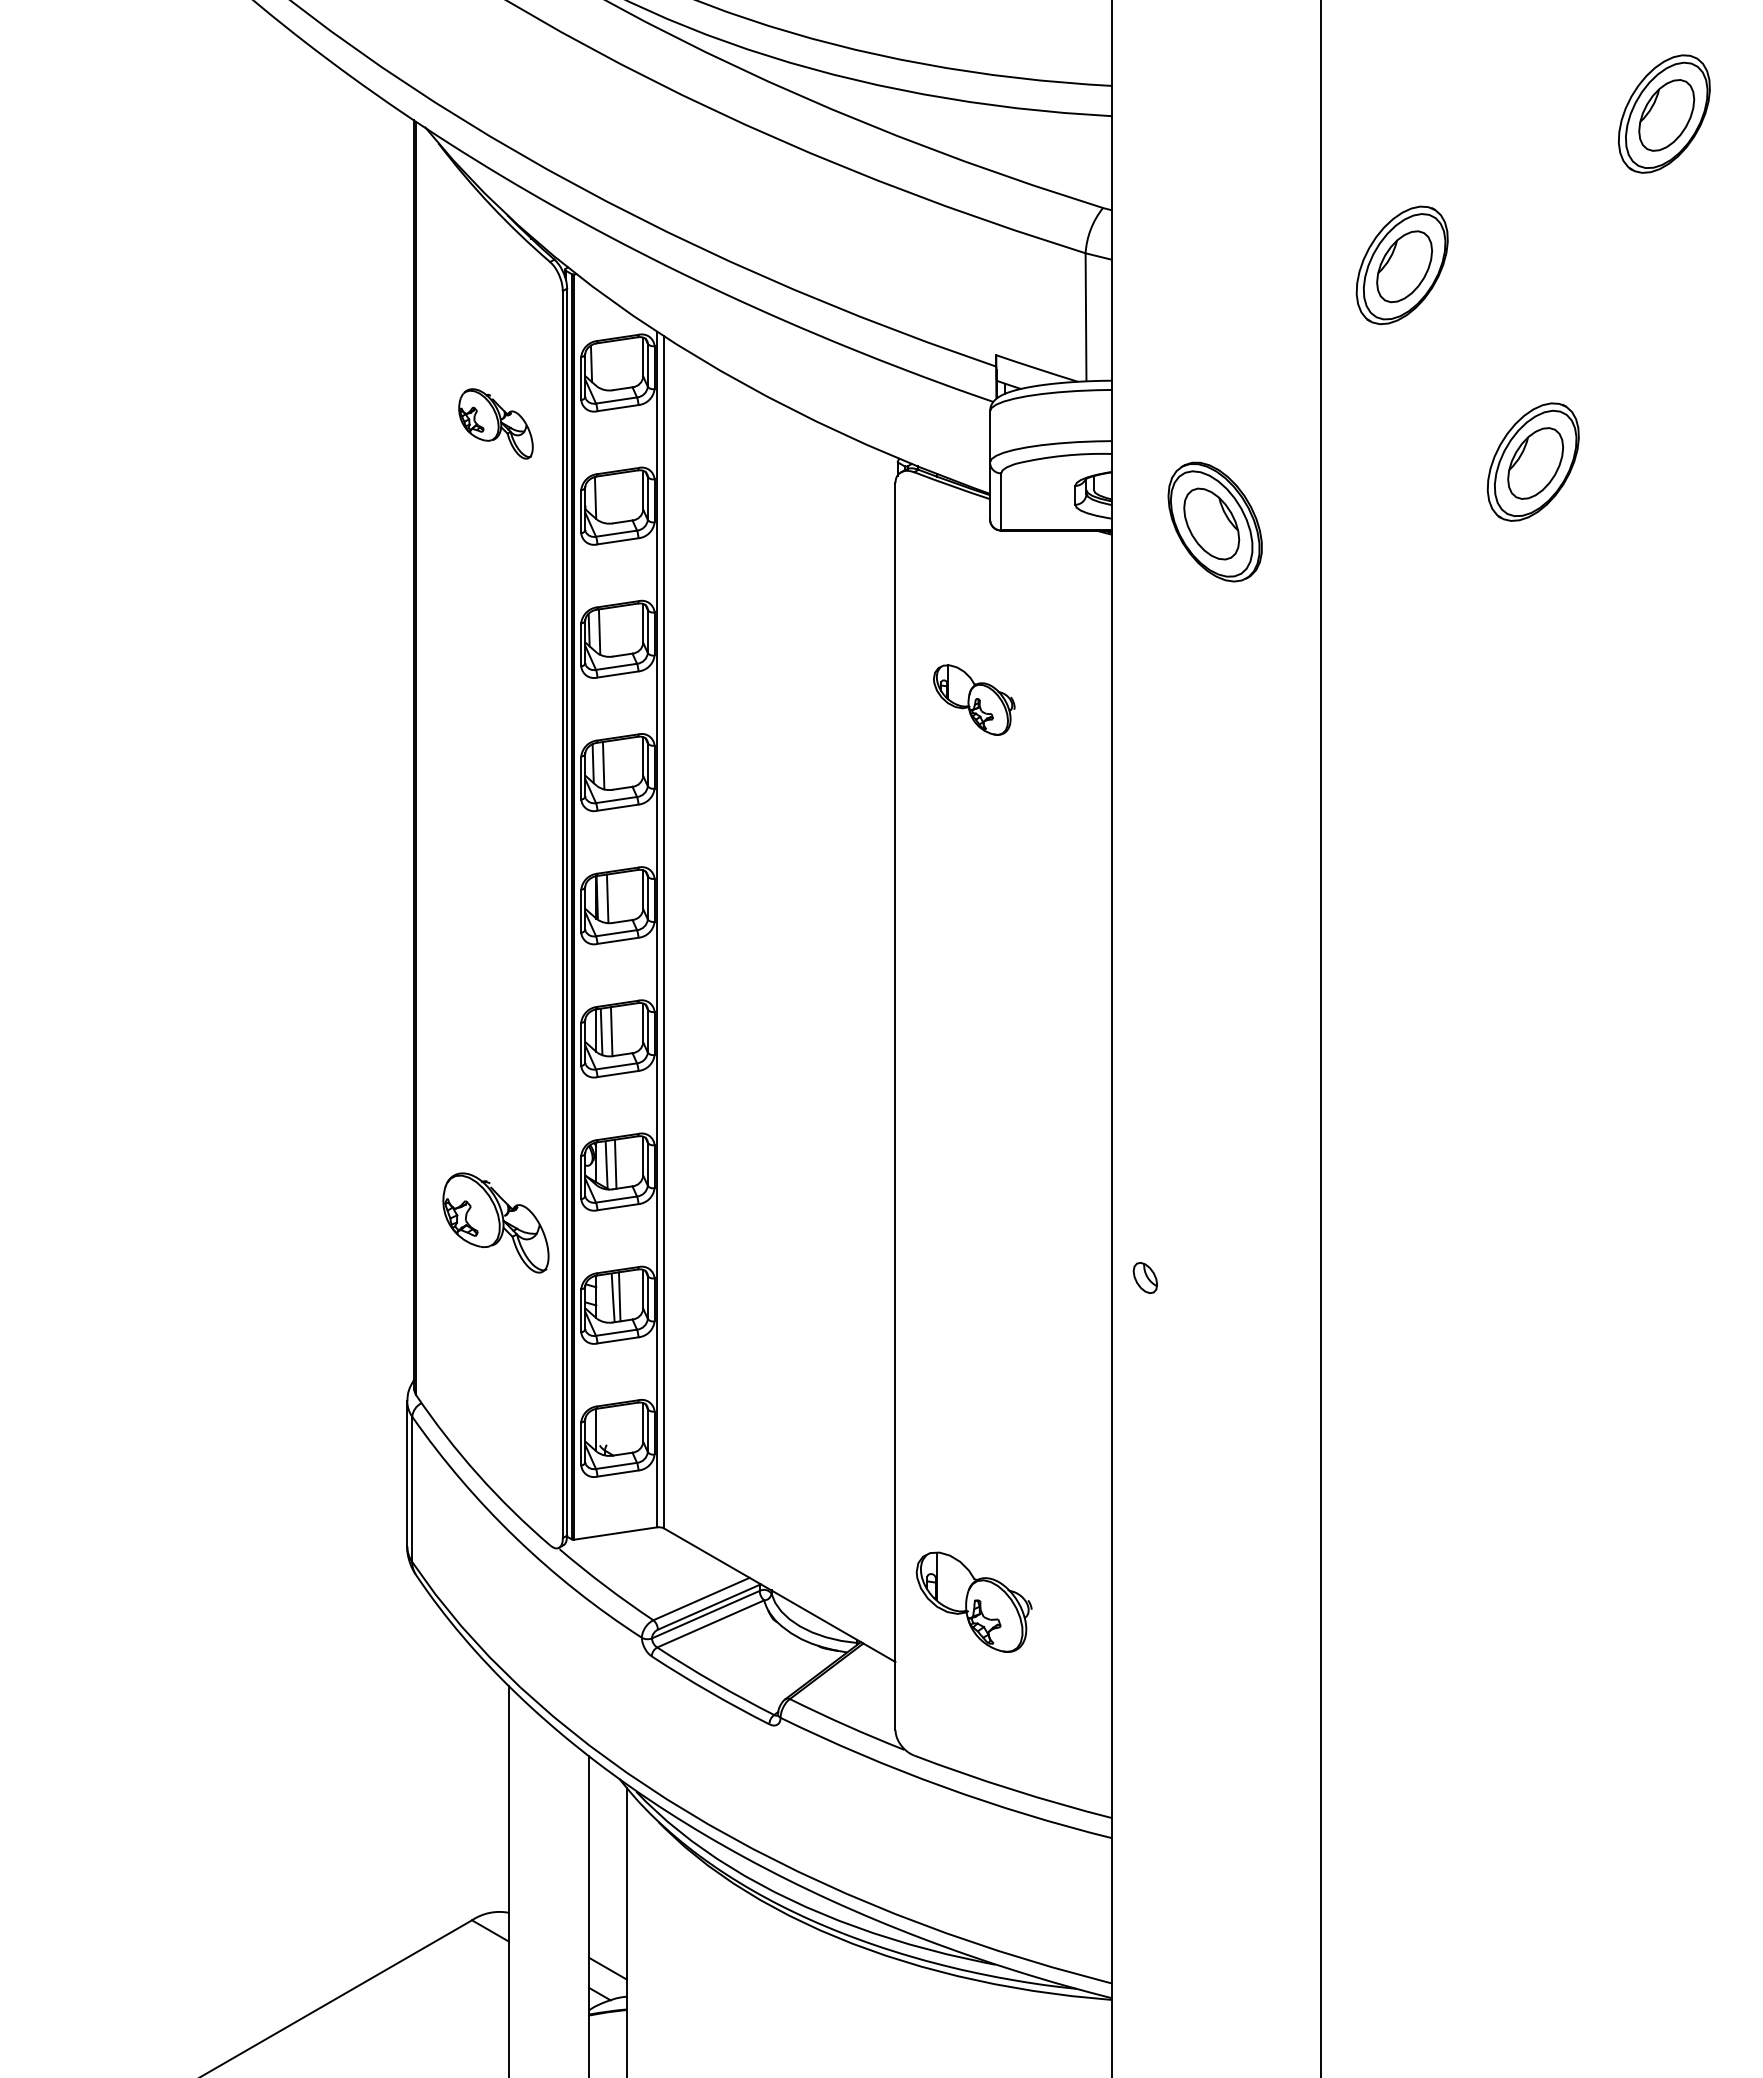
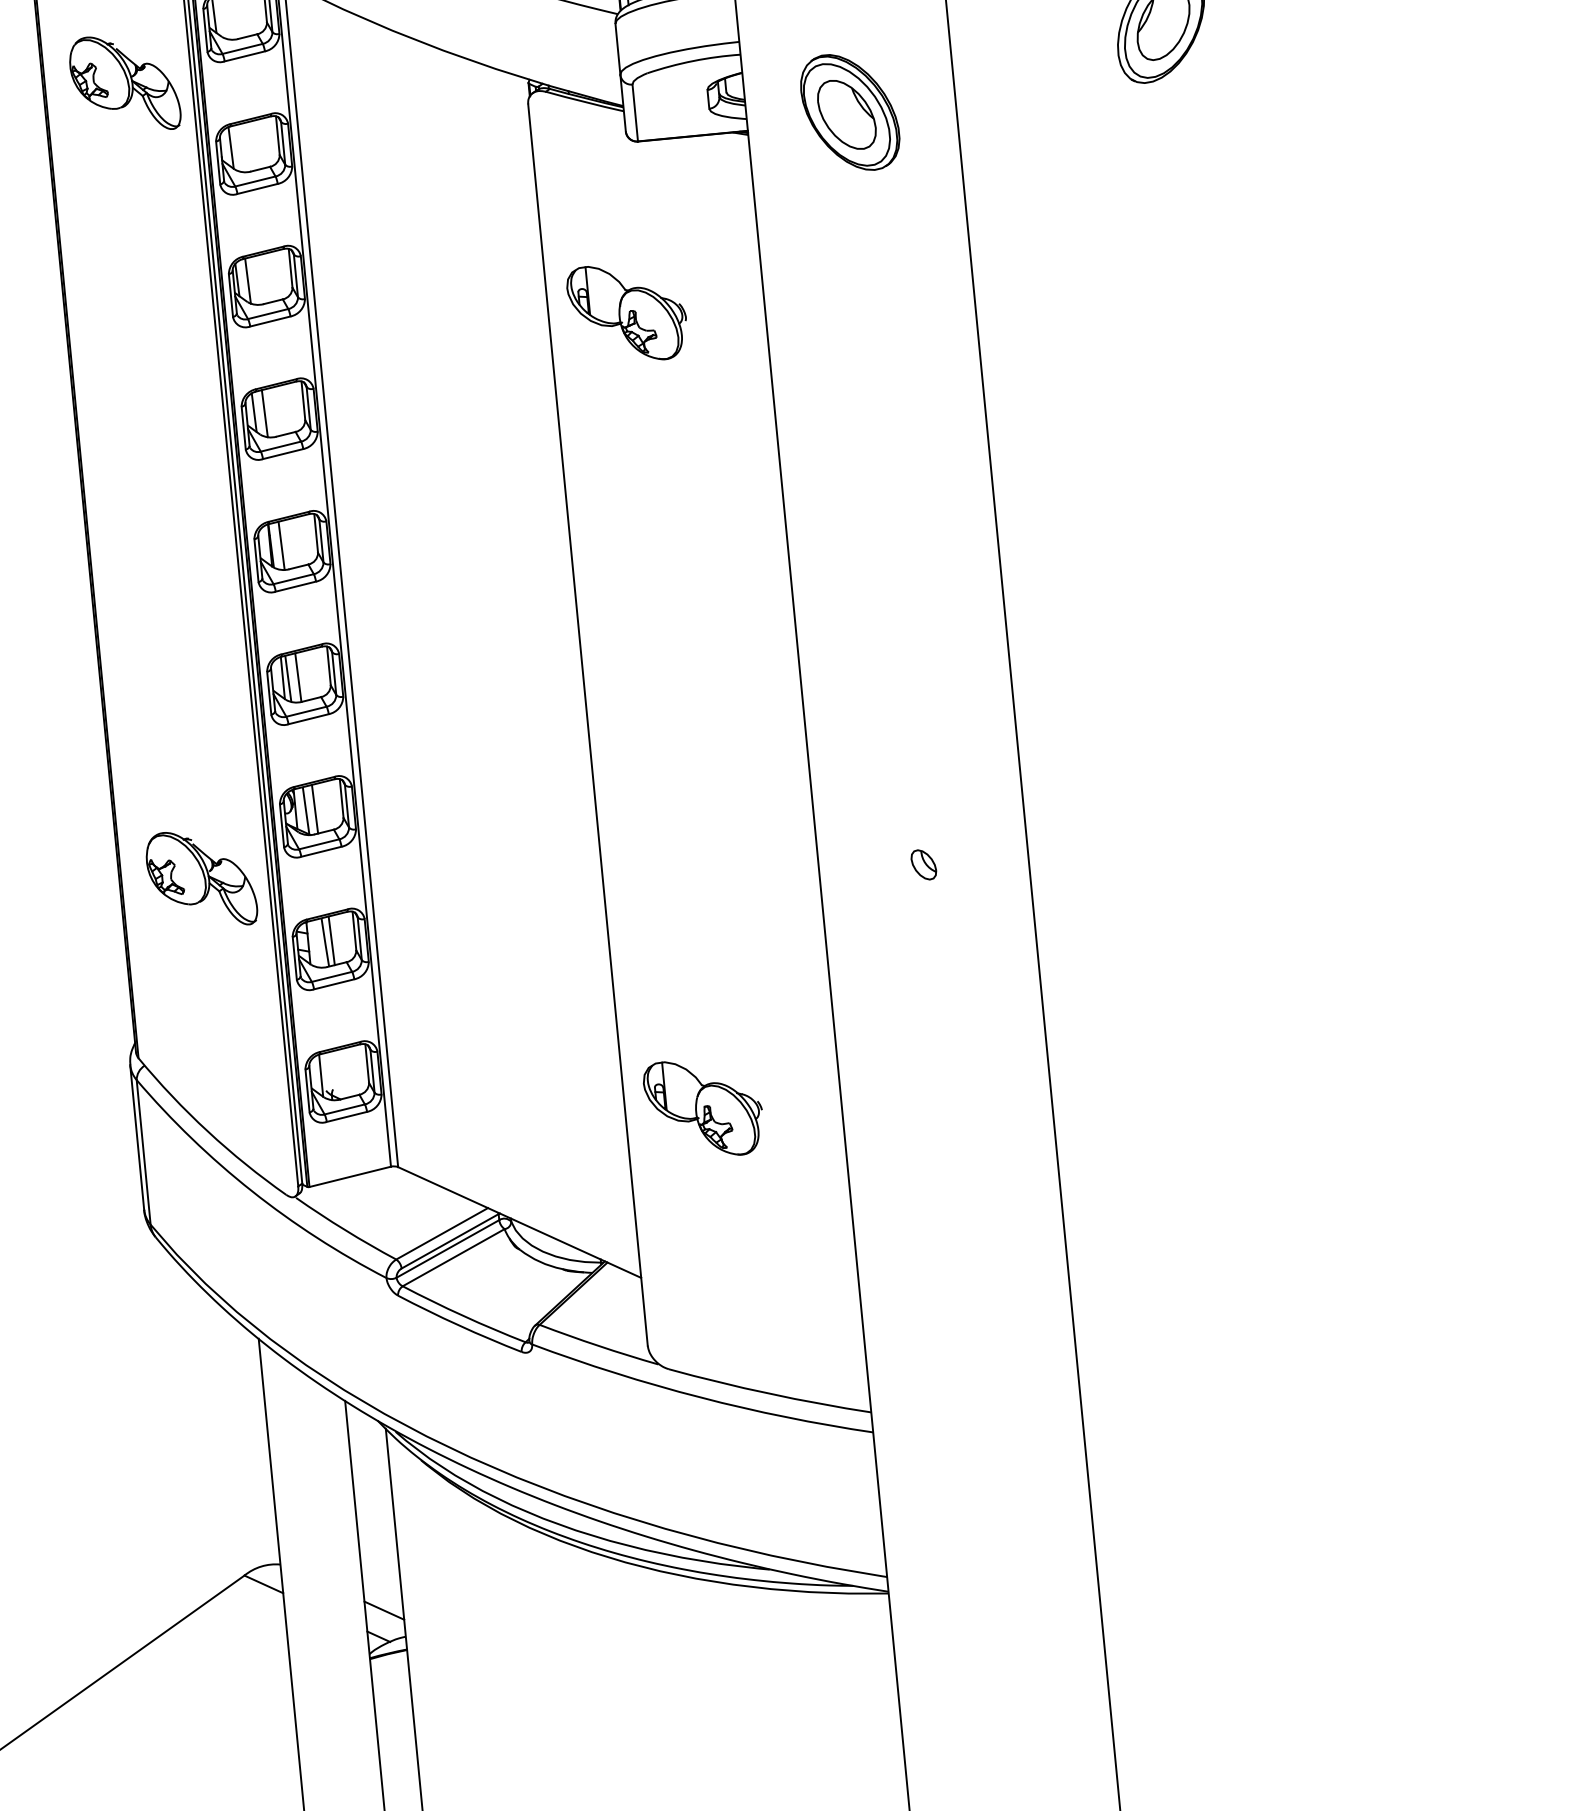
part: (495, 423) -> (124, 83), size x1.43
part: (973, 699) -> (626, 312), size x1.43
part: (1144, 1277) -> (922, 864), moved
part: (973, 1601) -> (703, 1107), moved

